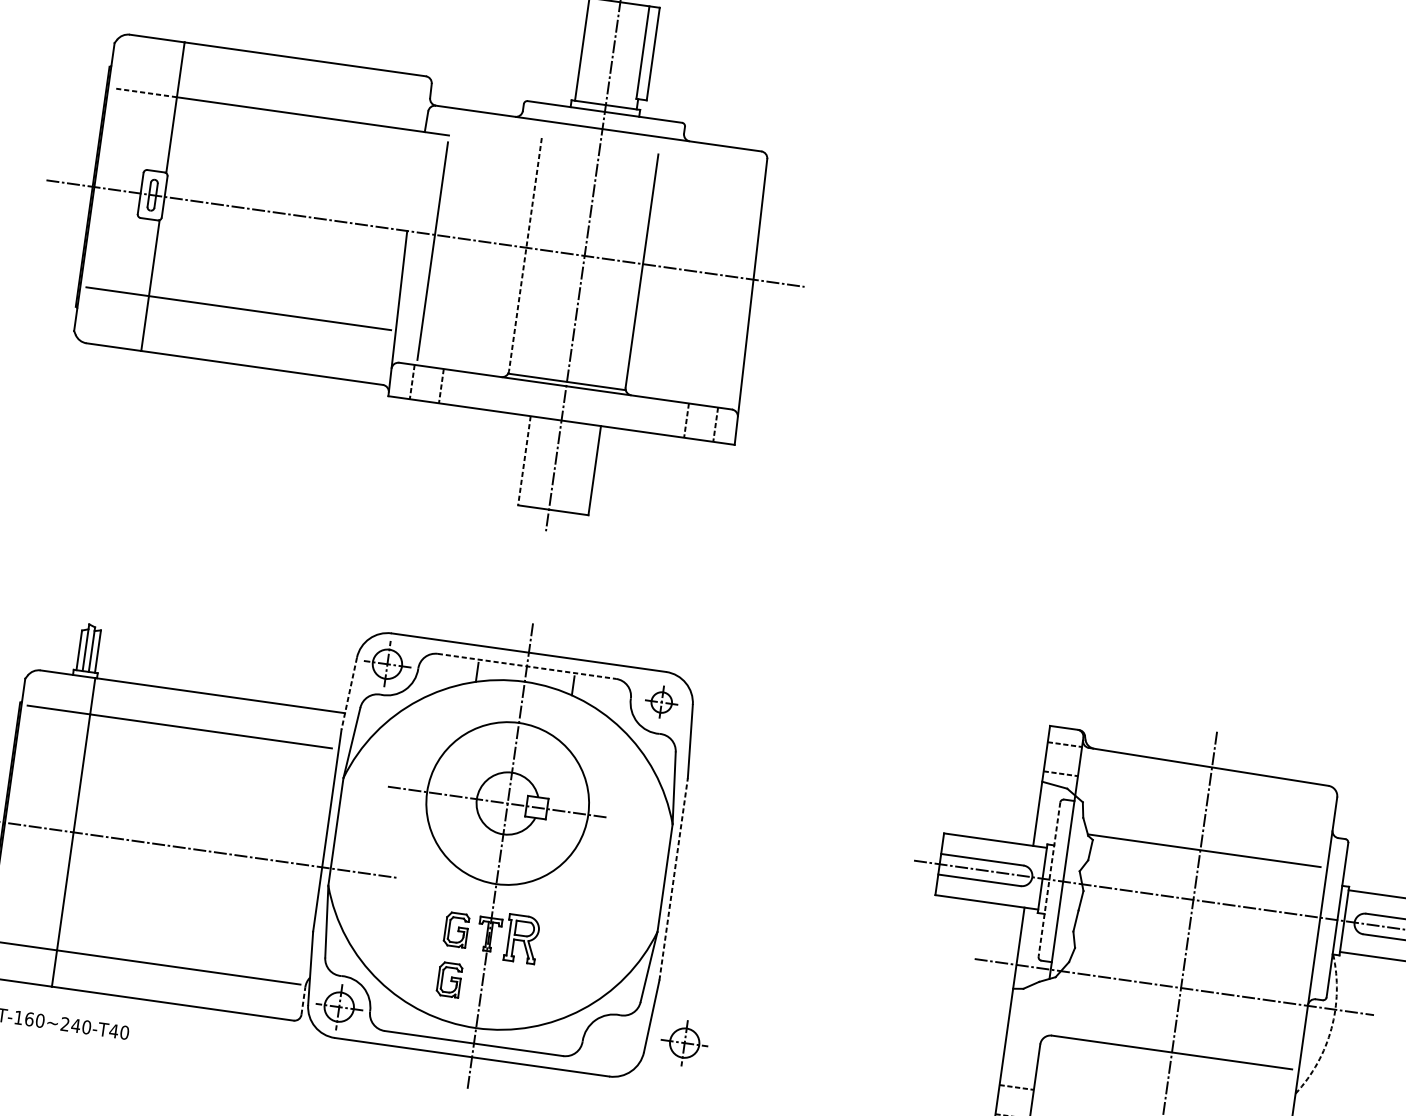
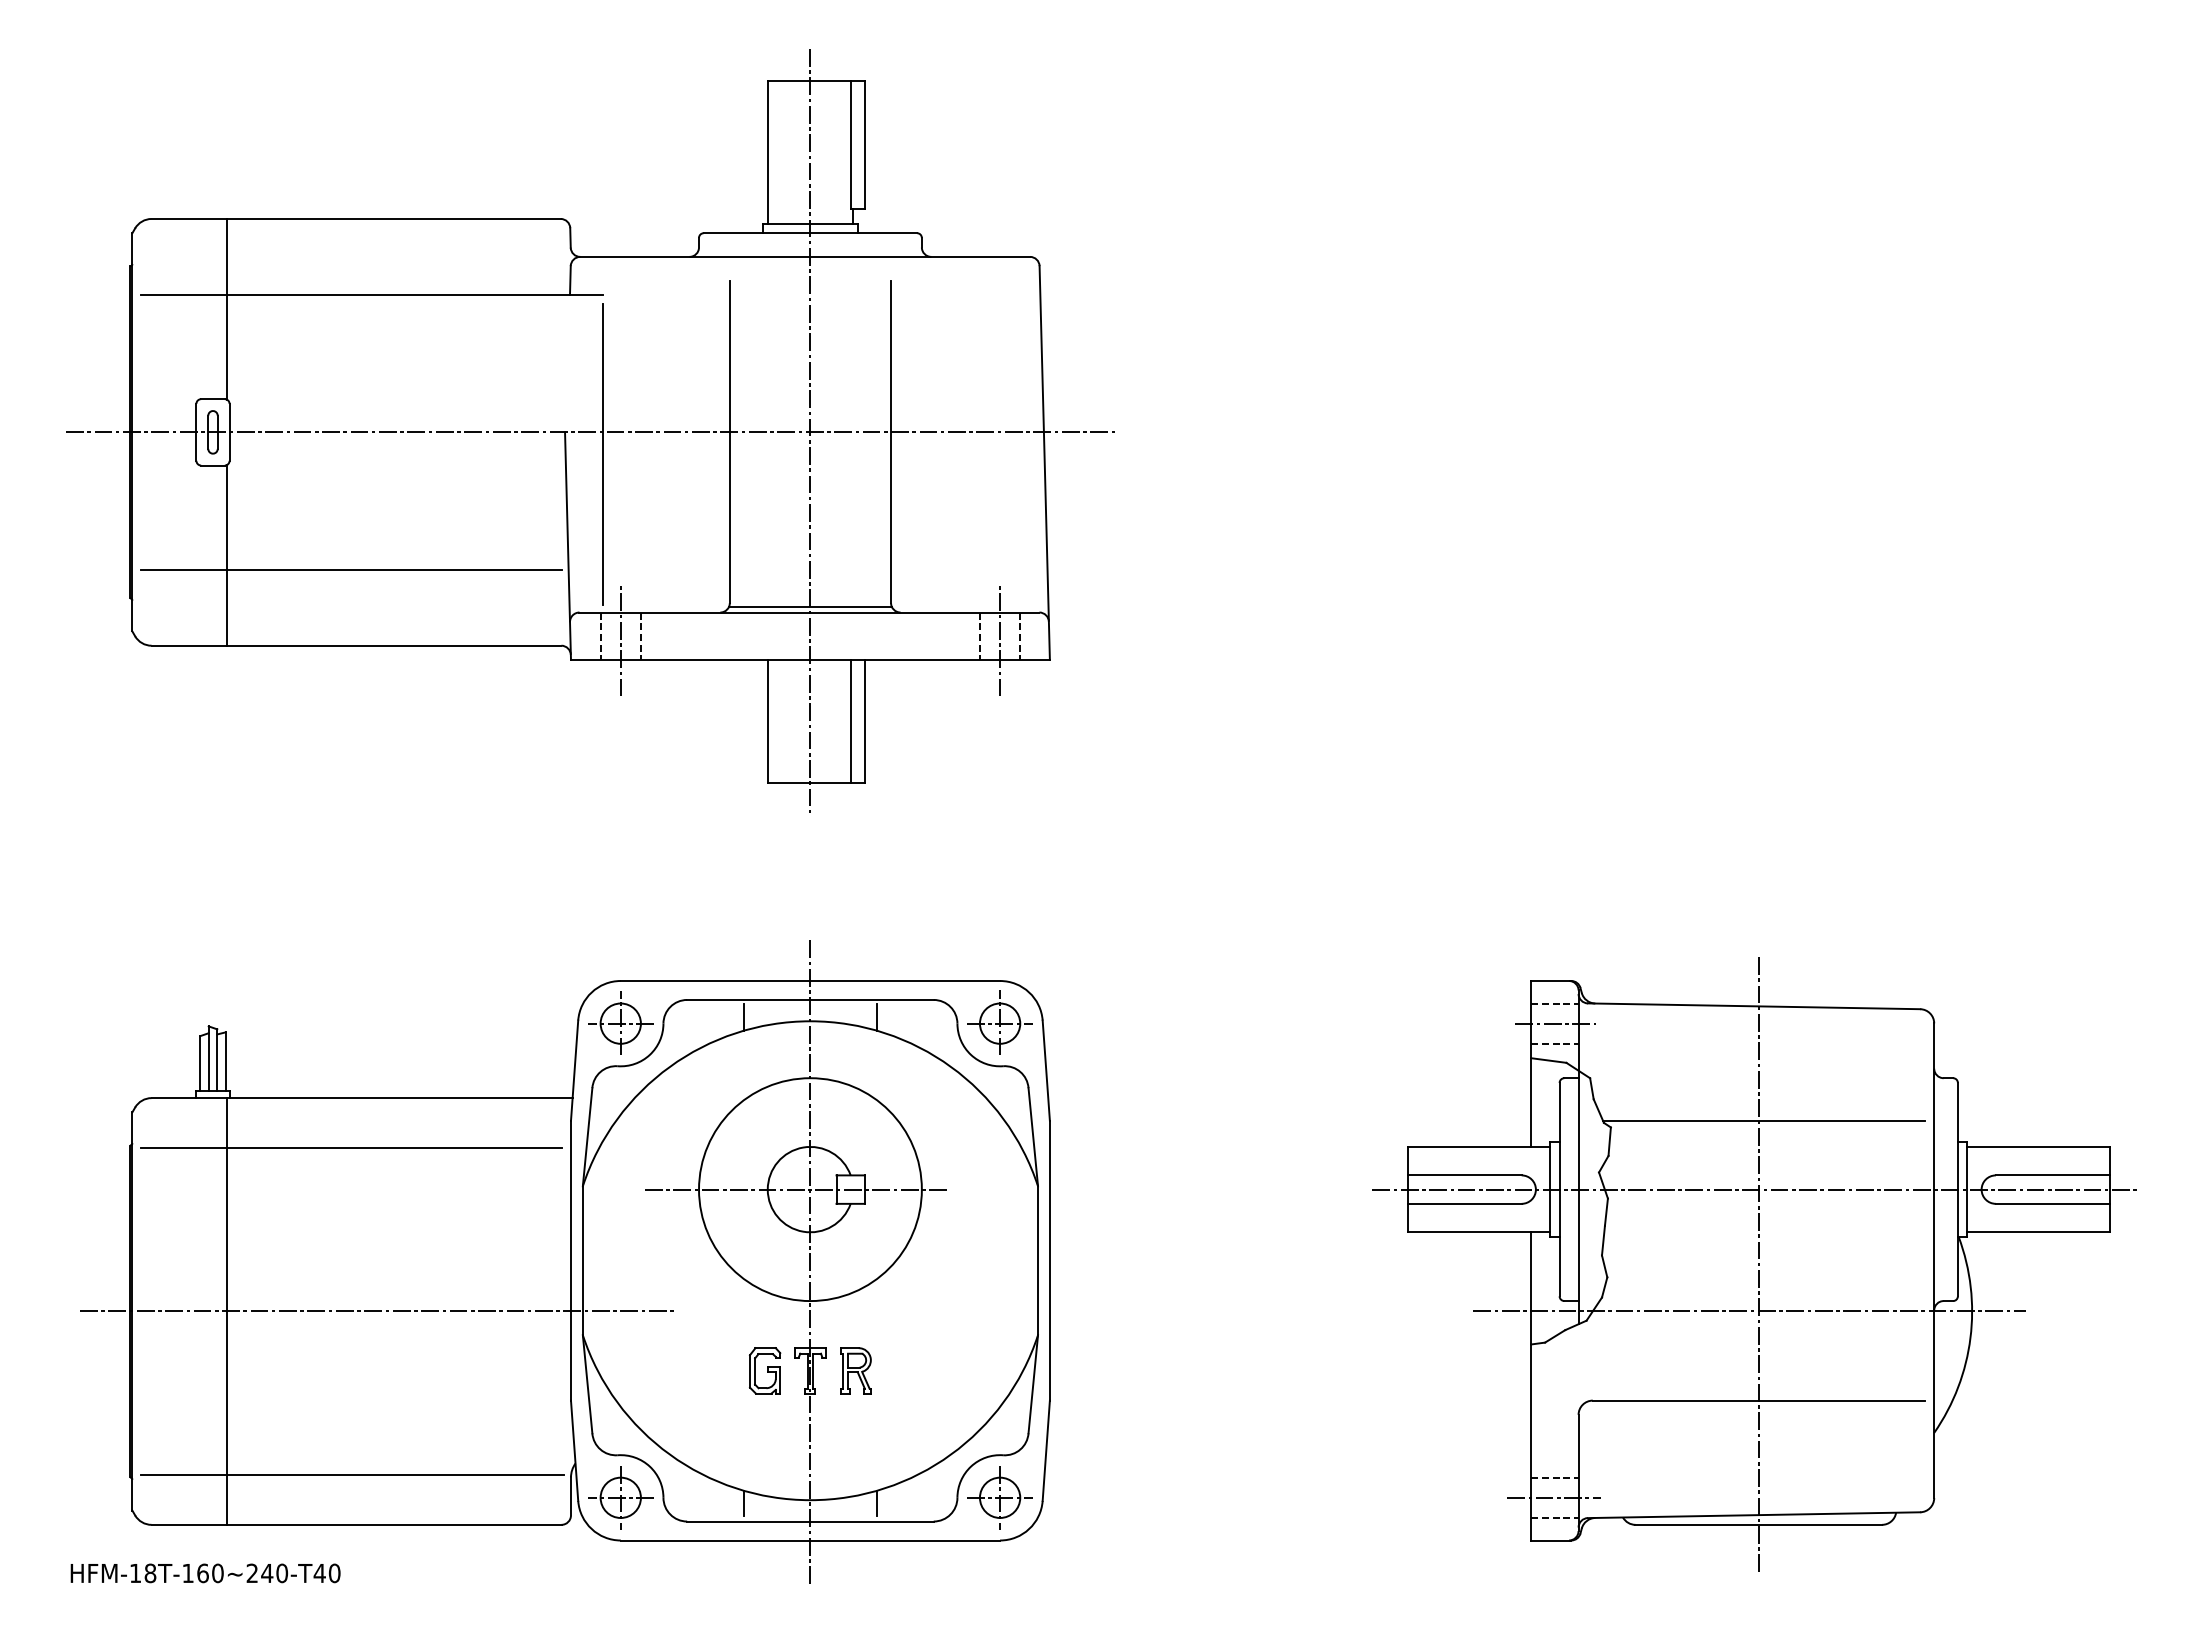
line: (145, 92) -> (183, 294), dashed -> solid
line: (525, 255) -> (729, 442), dashed -> solid
line: (426, 386) -> (620, 639), added
line: (701, 425) -> (1000, 639), added
line: (524, 460) -> (767, 721), dashed -> solid
line: (584, 469) -> (850, 721), added
line: (527, 666) -> (810, 999), dashed -> solid
line: (349, 694) -> (574, 1071), dashed -> solid
part: (661, 701) -> (999, 1022), size x1.43
line: (1063, 759) -> (1555, 1023), added
line: (673, 879) -> (1049, 1260), dashed -> solid
line: (1049, 879) -> (1559, 1189), dashed -> solid
part: (521, 938) -> (855, 1370), size x0.71
part: (449, 979) -> (764, 1439), removed
line: (303, 1001) -> (571, 1496), dashed -> solid
line: (428, 1023) -> (744, 1502), added
arc: (1331, 1028) -> (1970, 1337), dashed -> solid
line: (523, 1036) -> (876, 1502), added
part: (684, 1042) -> (999, 1497), moved
line: (1013, 1101) -> (1553, 1497), added

